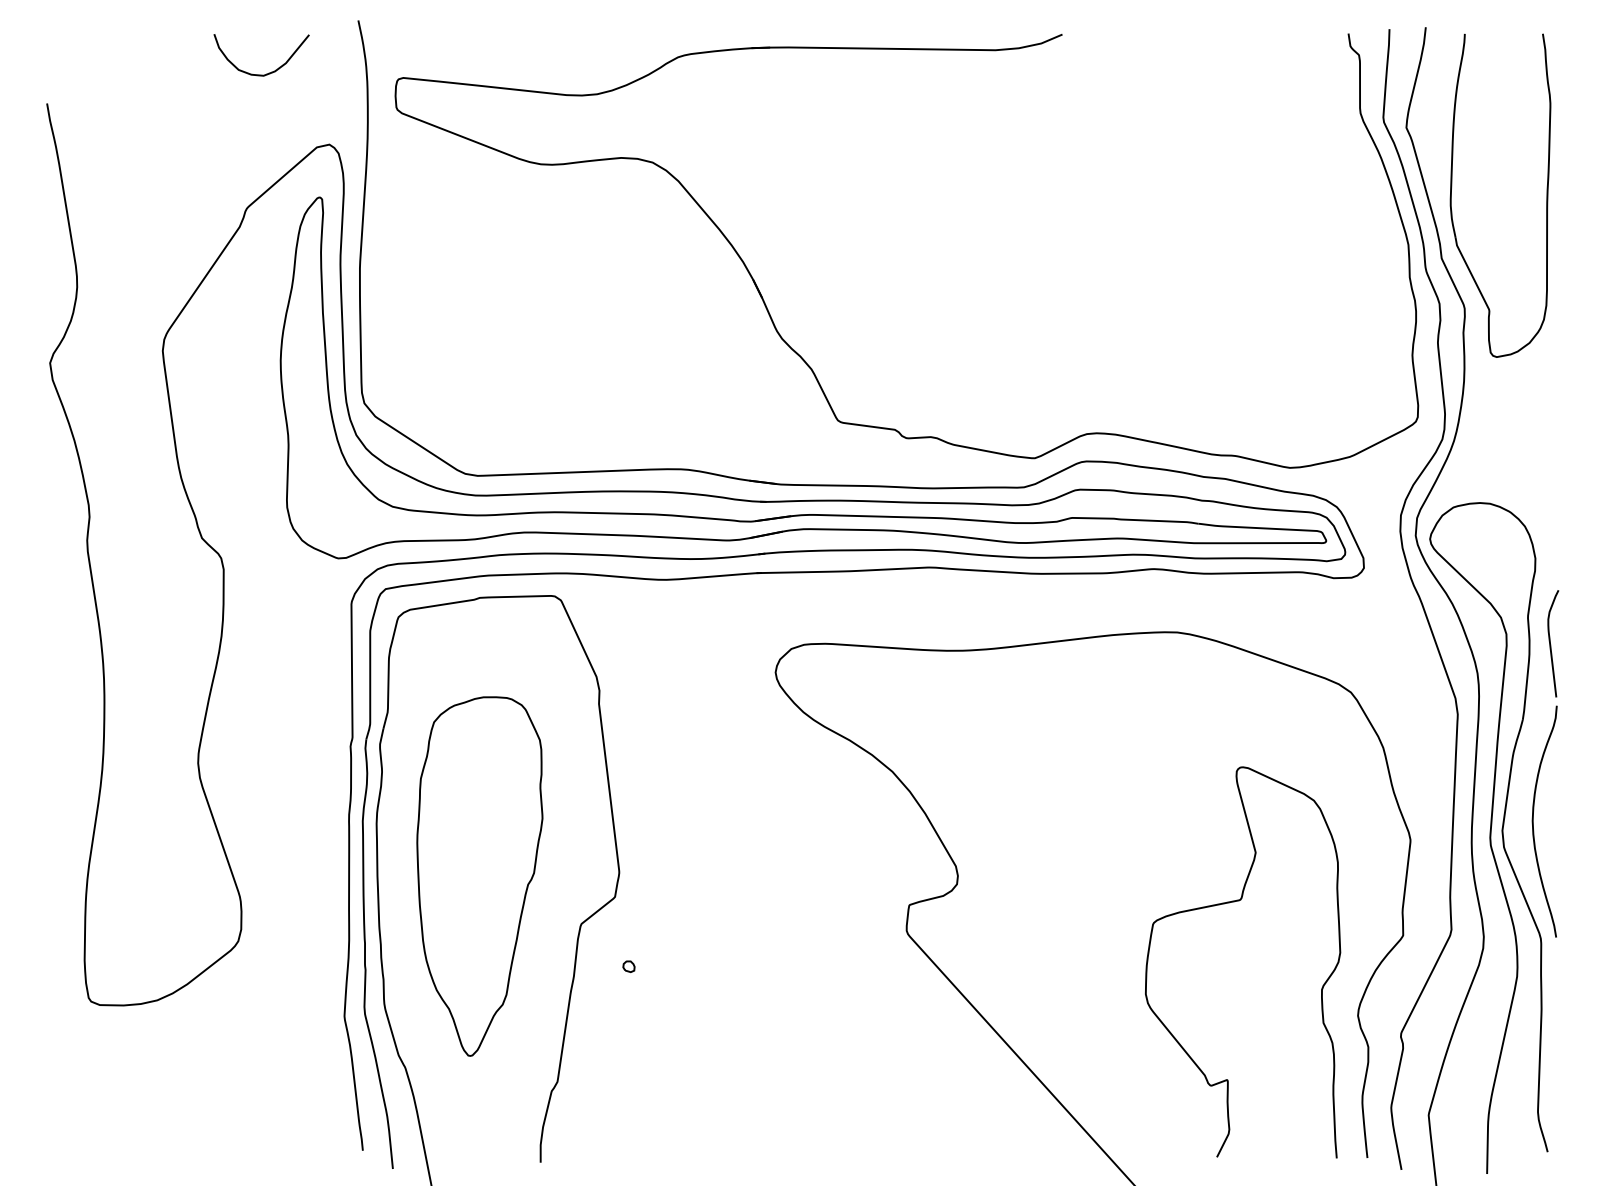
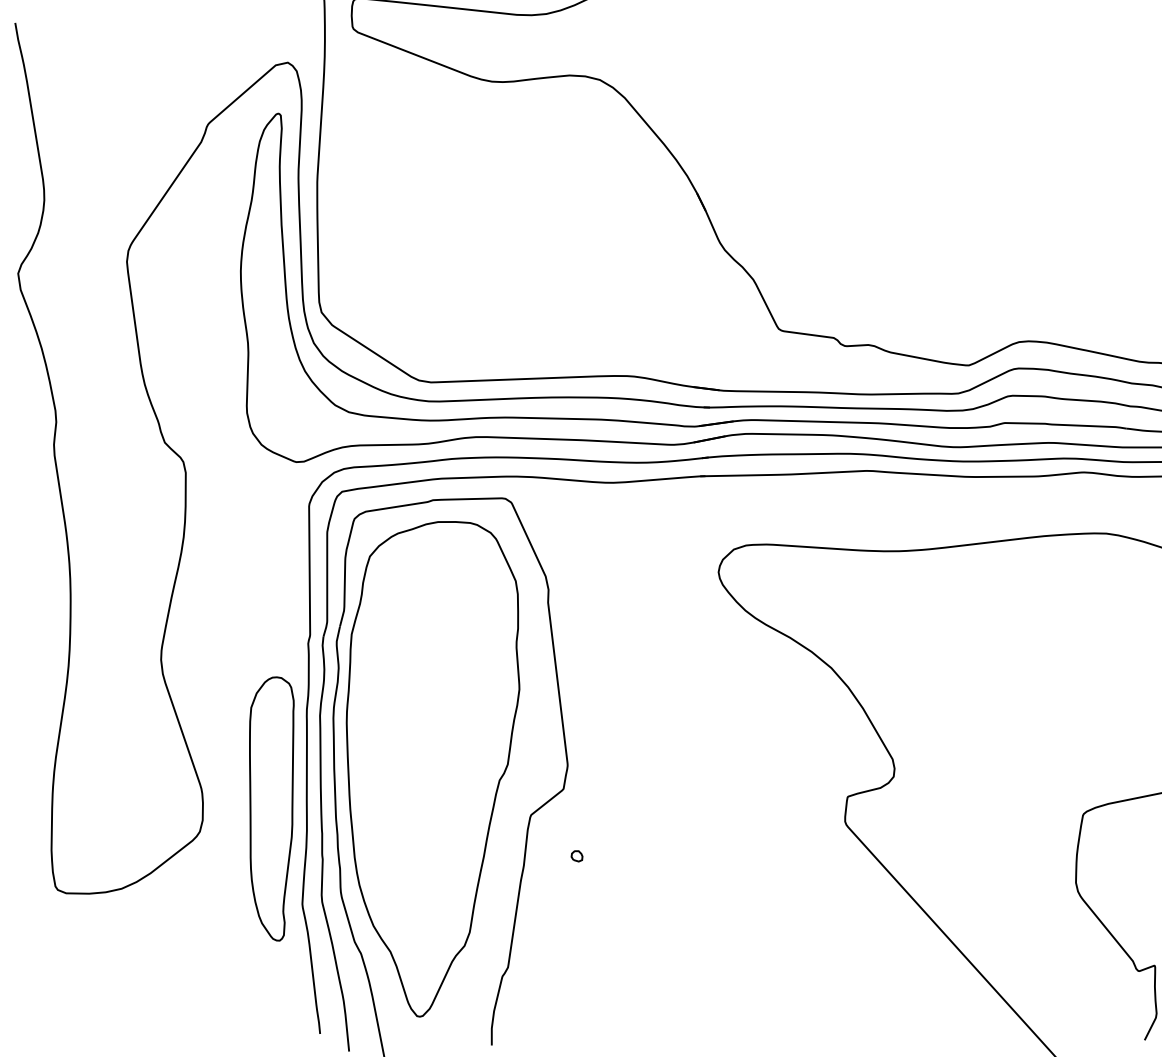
part: (479, 876) -> (432, 769), size x1.43
part: (312, 917) -> (271, 808), added

